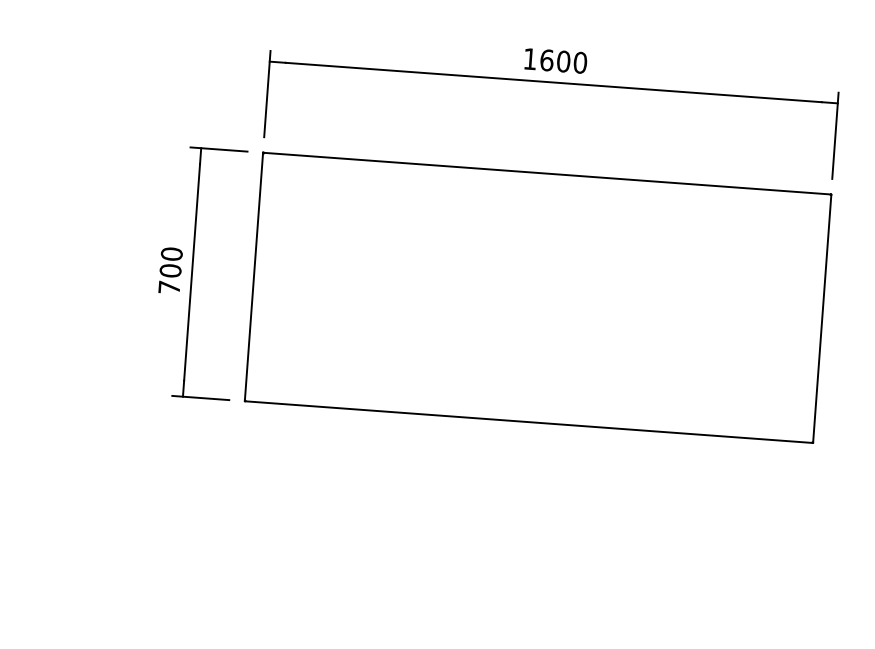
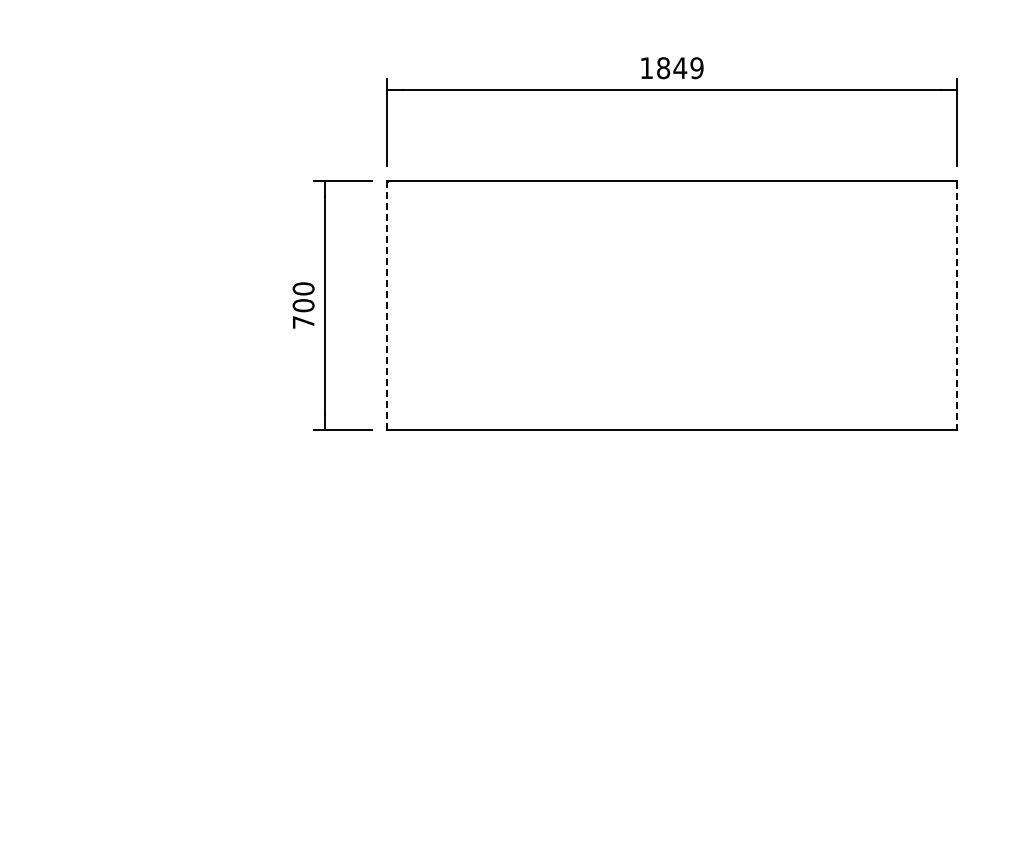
text: (563, 61) -> (680, 68), 1600 -> 1849
line: (254, 276) -> (387, 305), solid -> dashed
line: (821, 319) -> (956, 306), solid -> dashed

